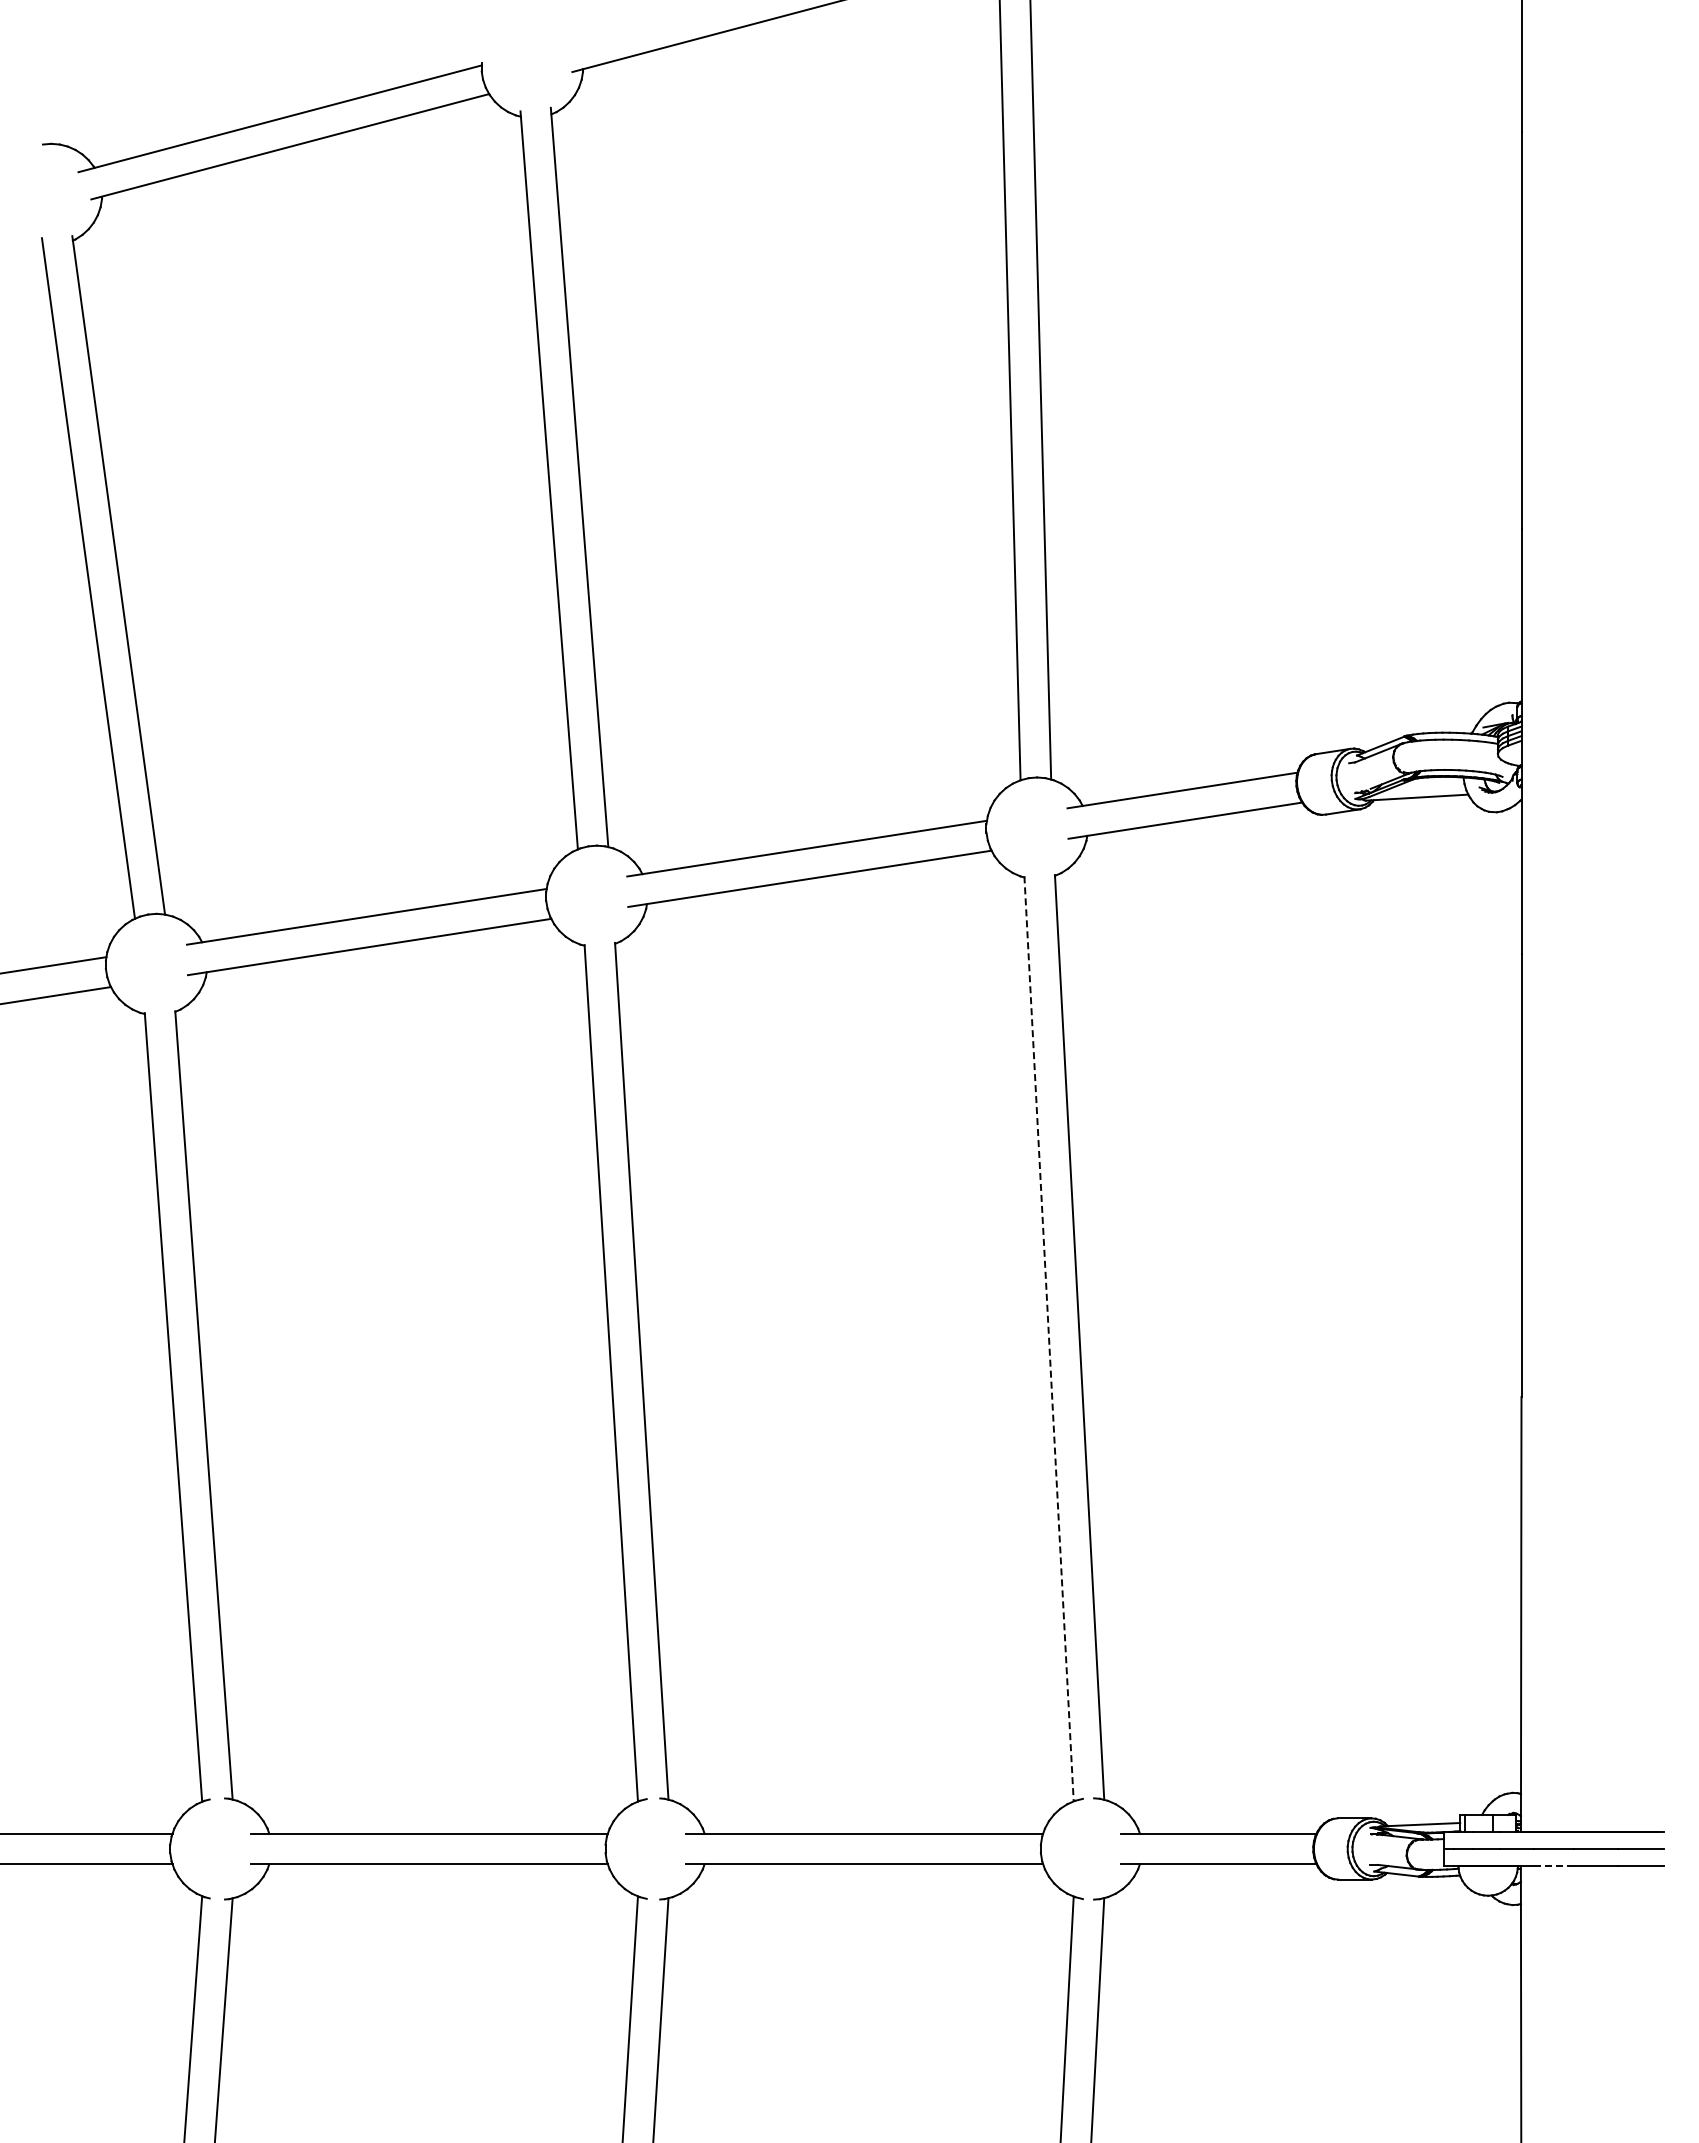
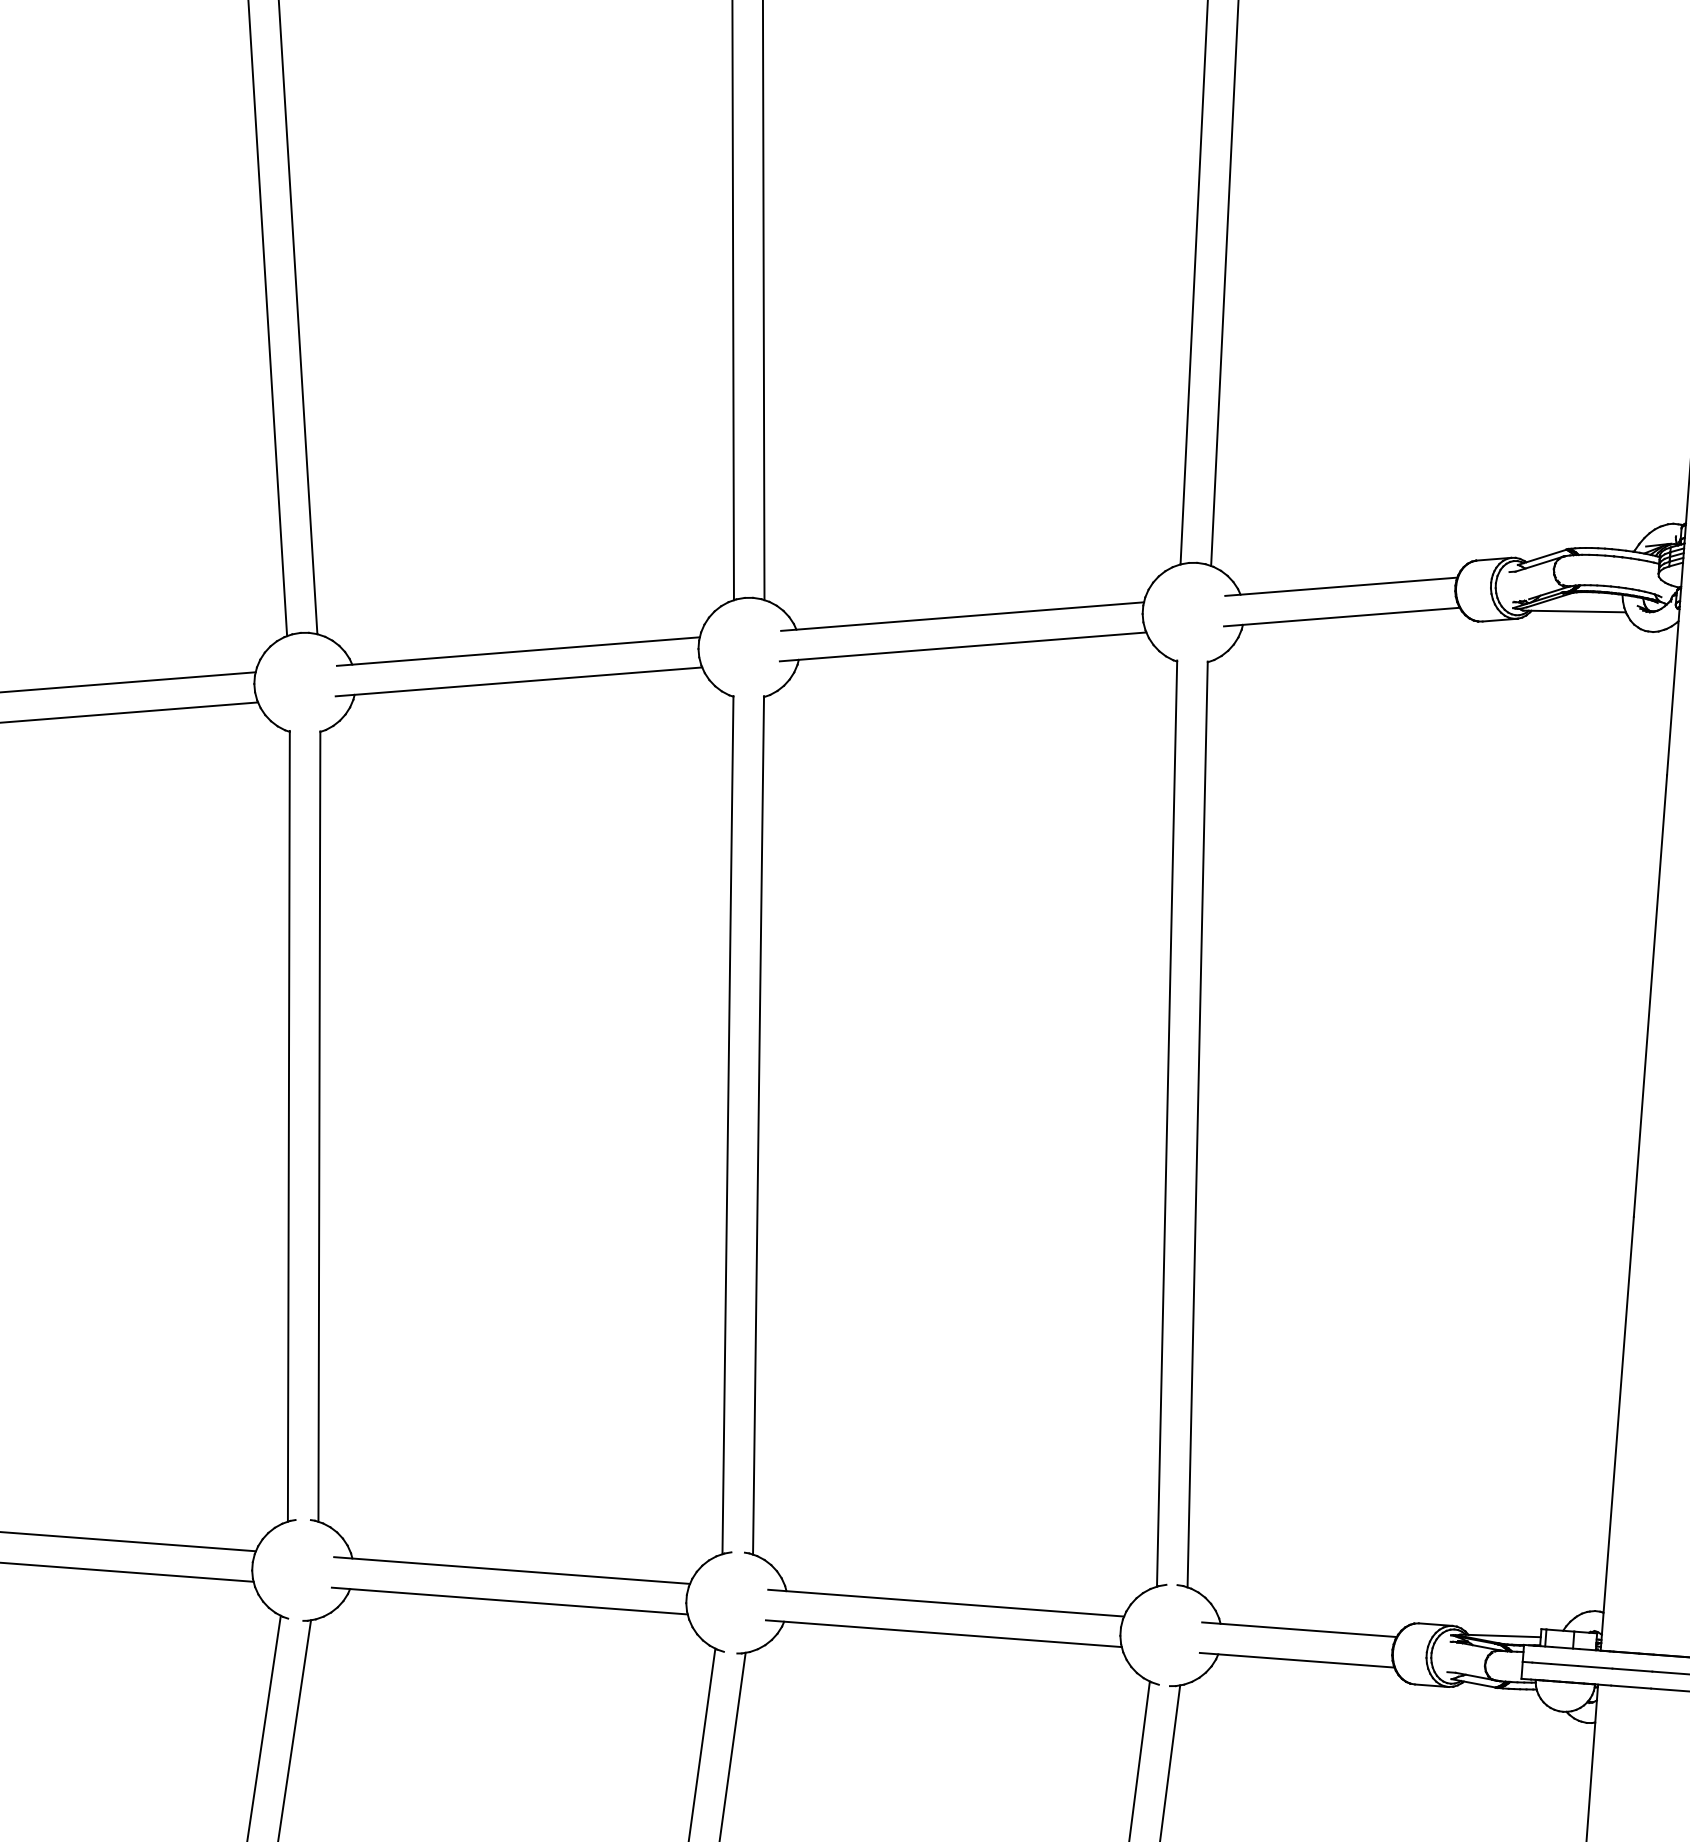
line: (1049, 1339) -> (1167, 1124), dashed -> solid
line: (1554, 1865) -> (1631, 1686), dashed -> solid

